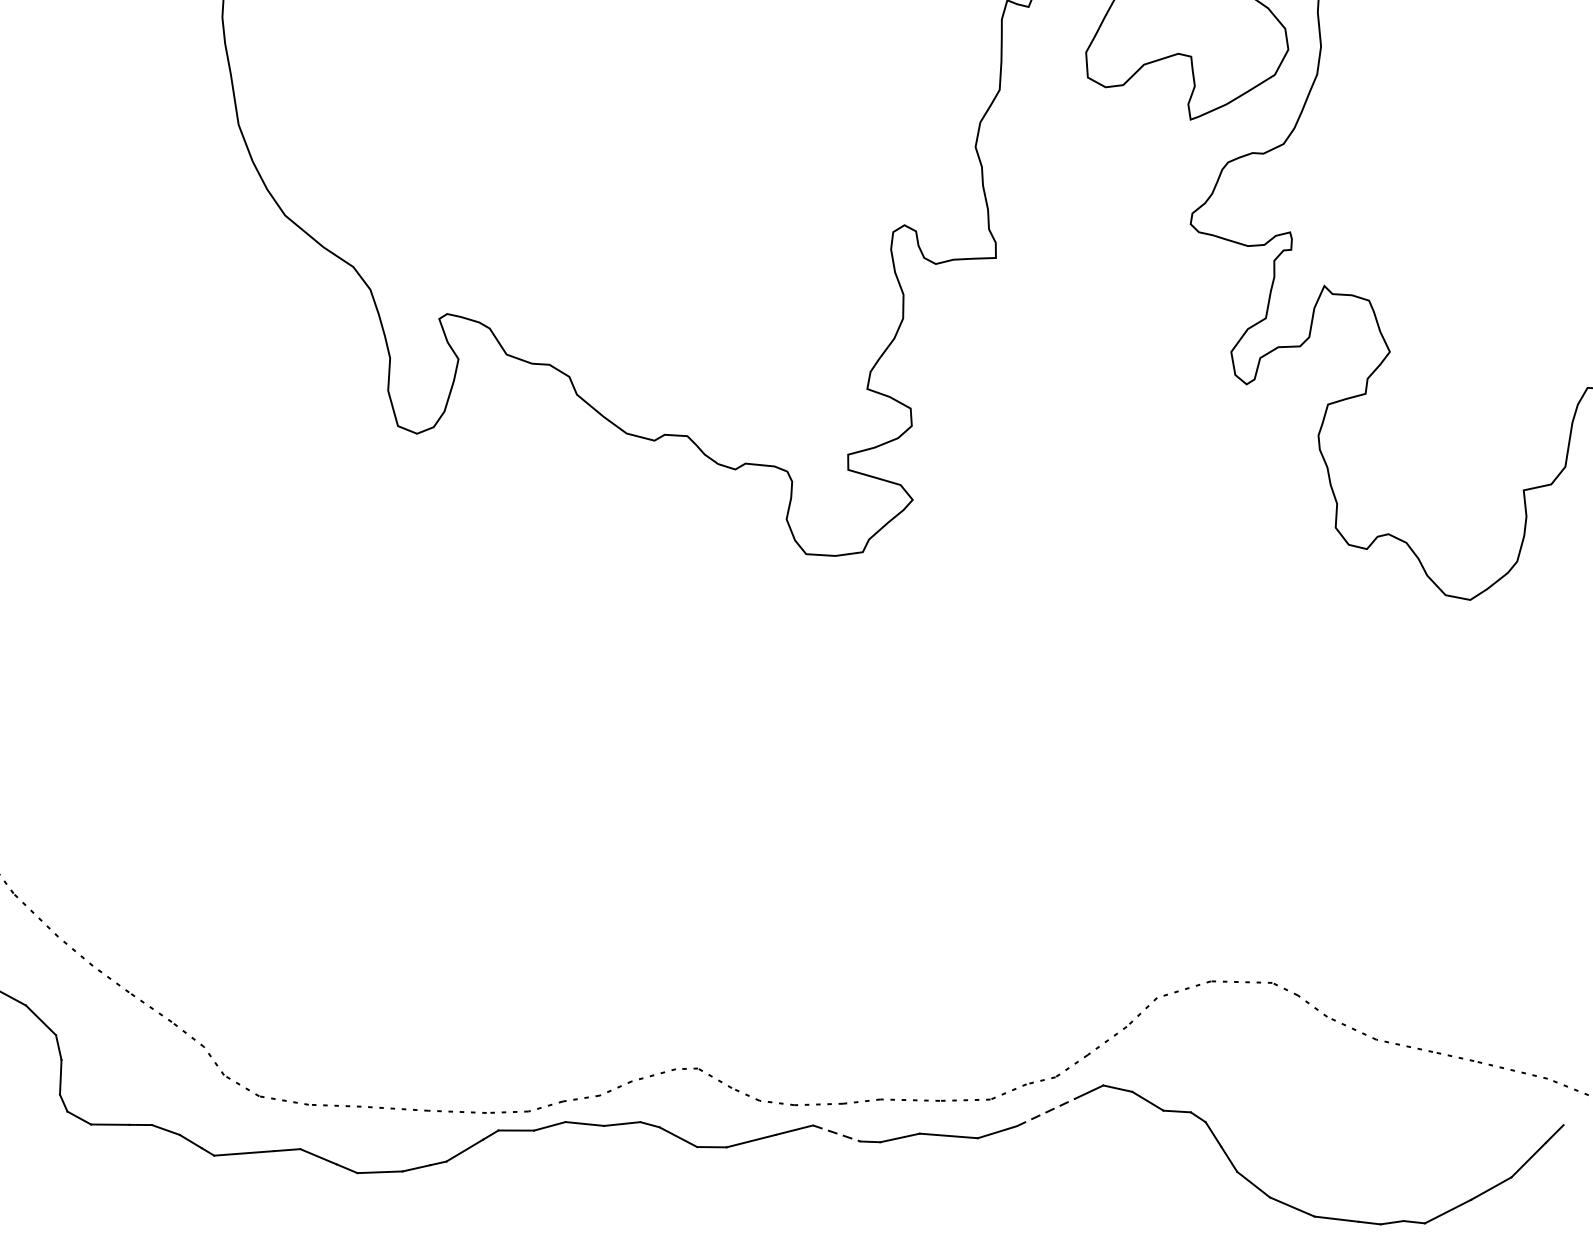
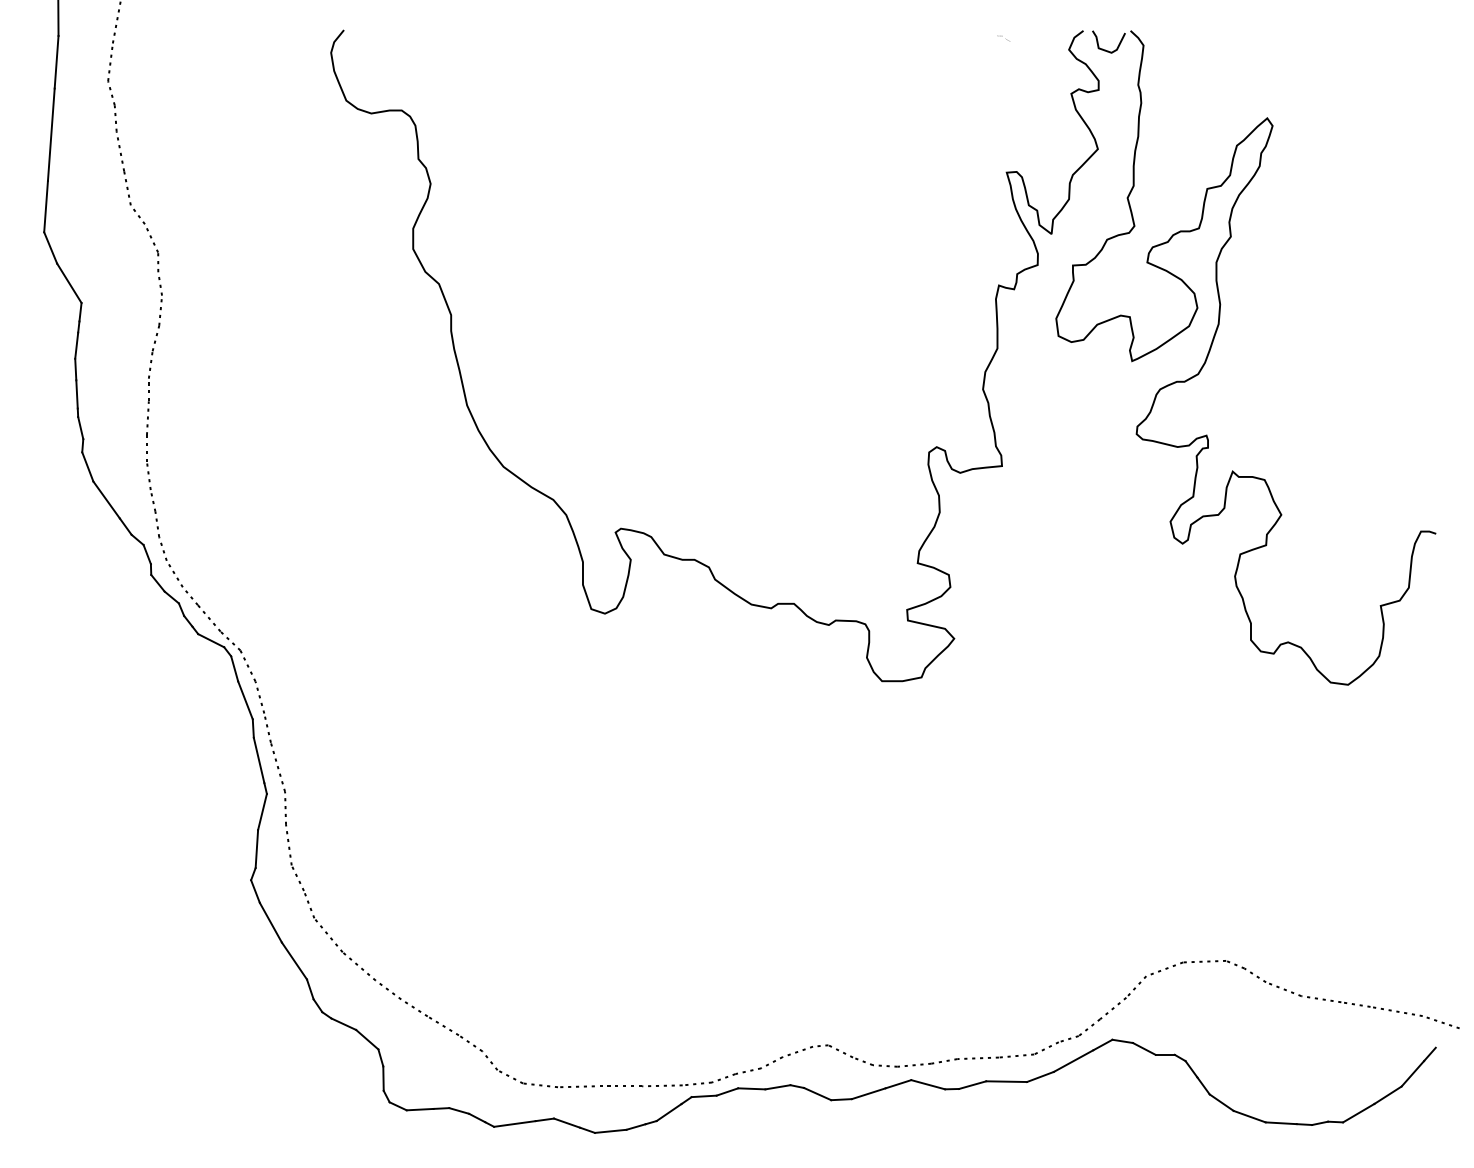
line: (1047, 1111) -> (1074, 1060), dashed -> solid
line: (837, 1133) -> (928, 1084), dashed -> solid

